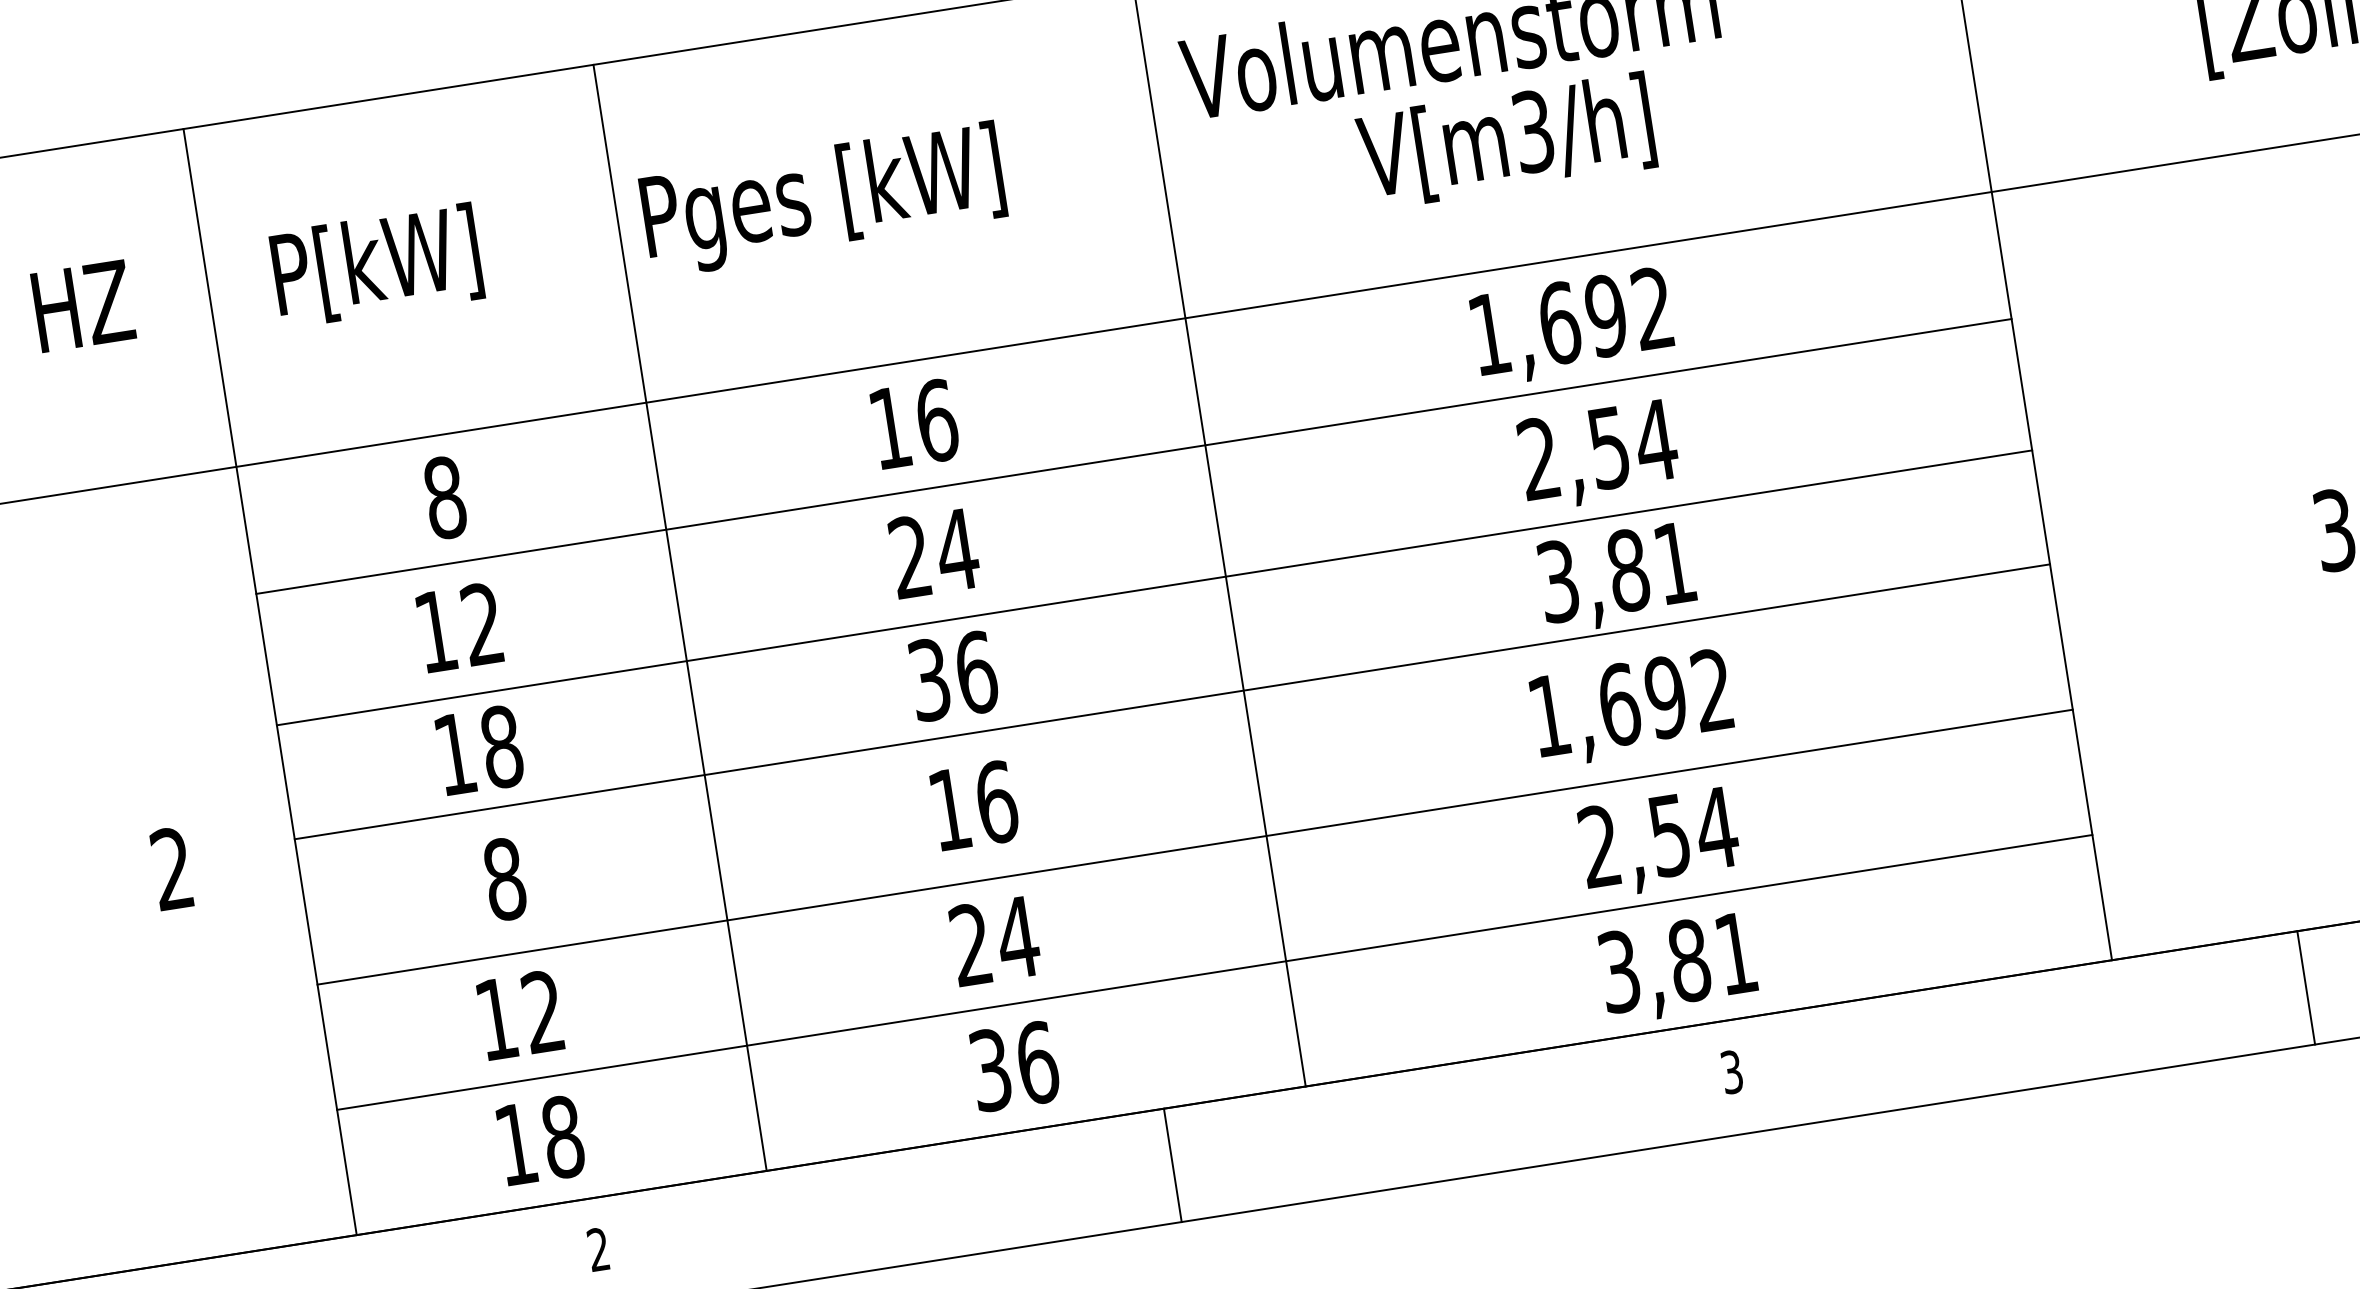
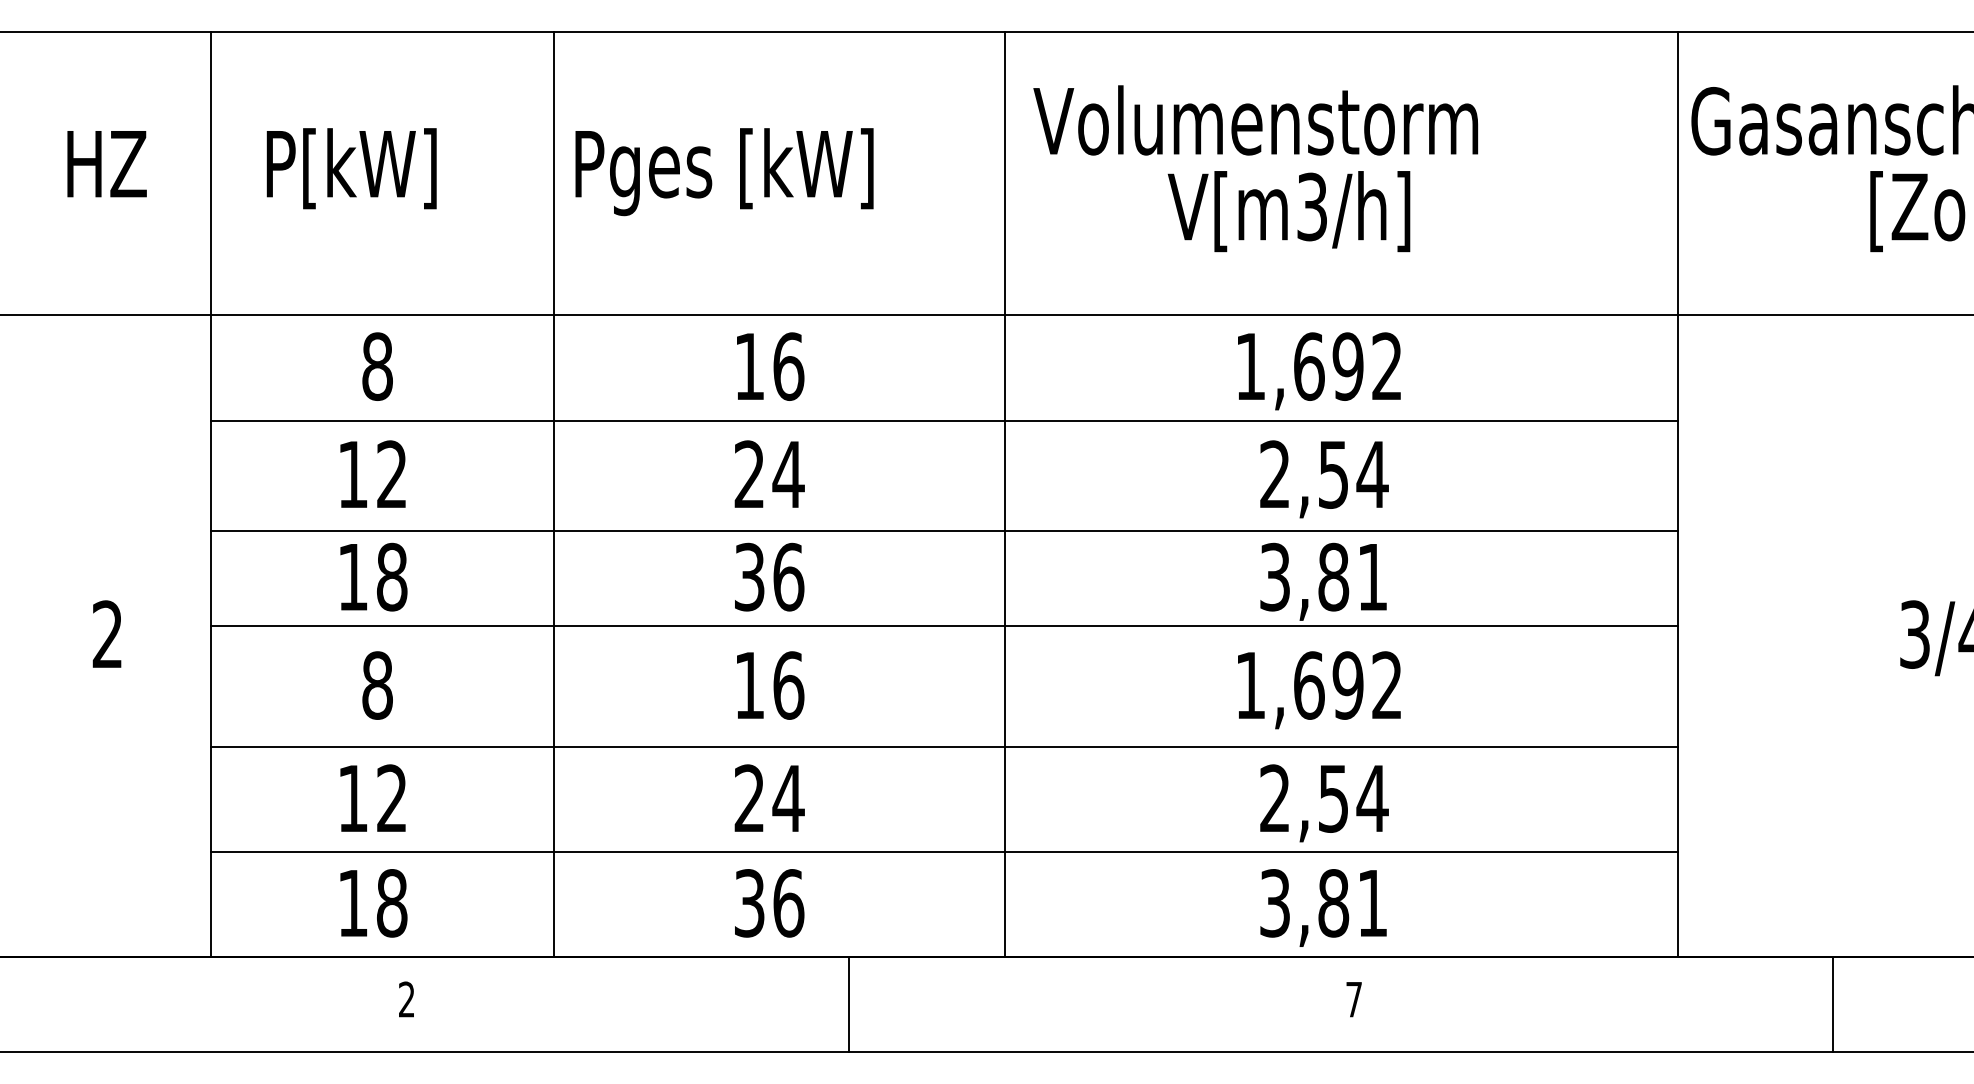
text: (1731, 1072) -> (1353, 999), 3 -> 7
line: (1173, 1164) -> (849, 1003), moved

